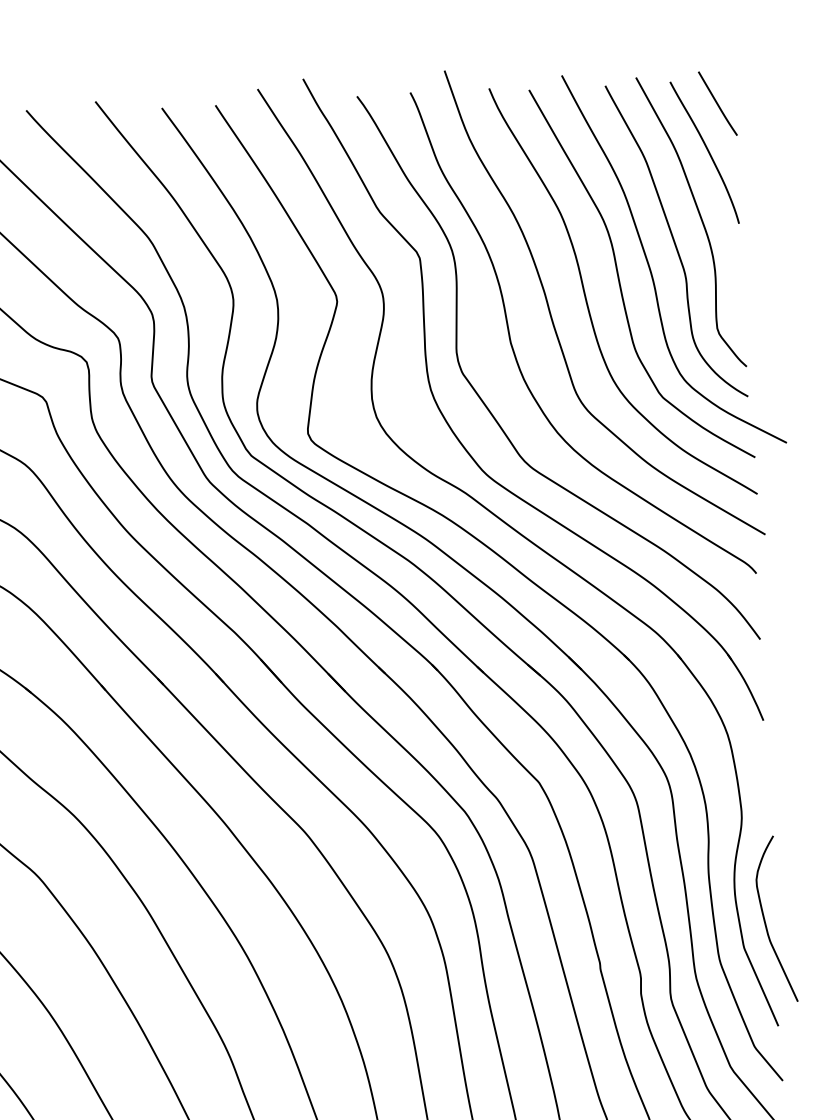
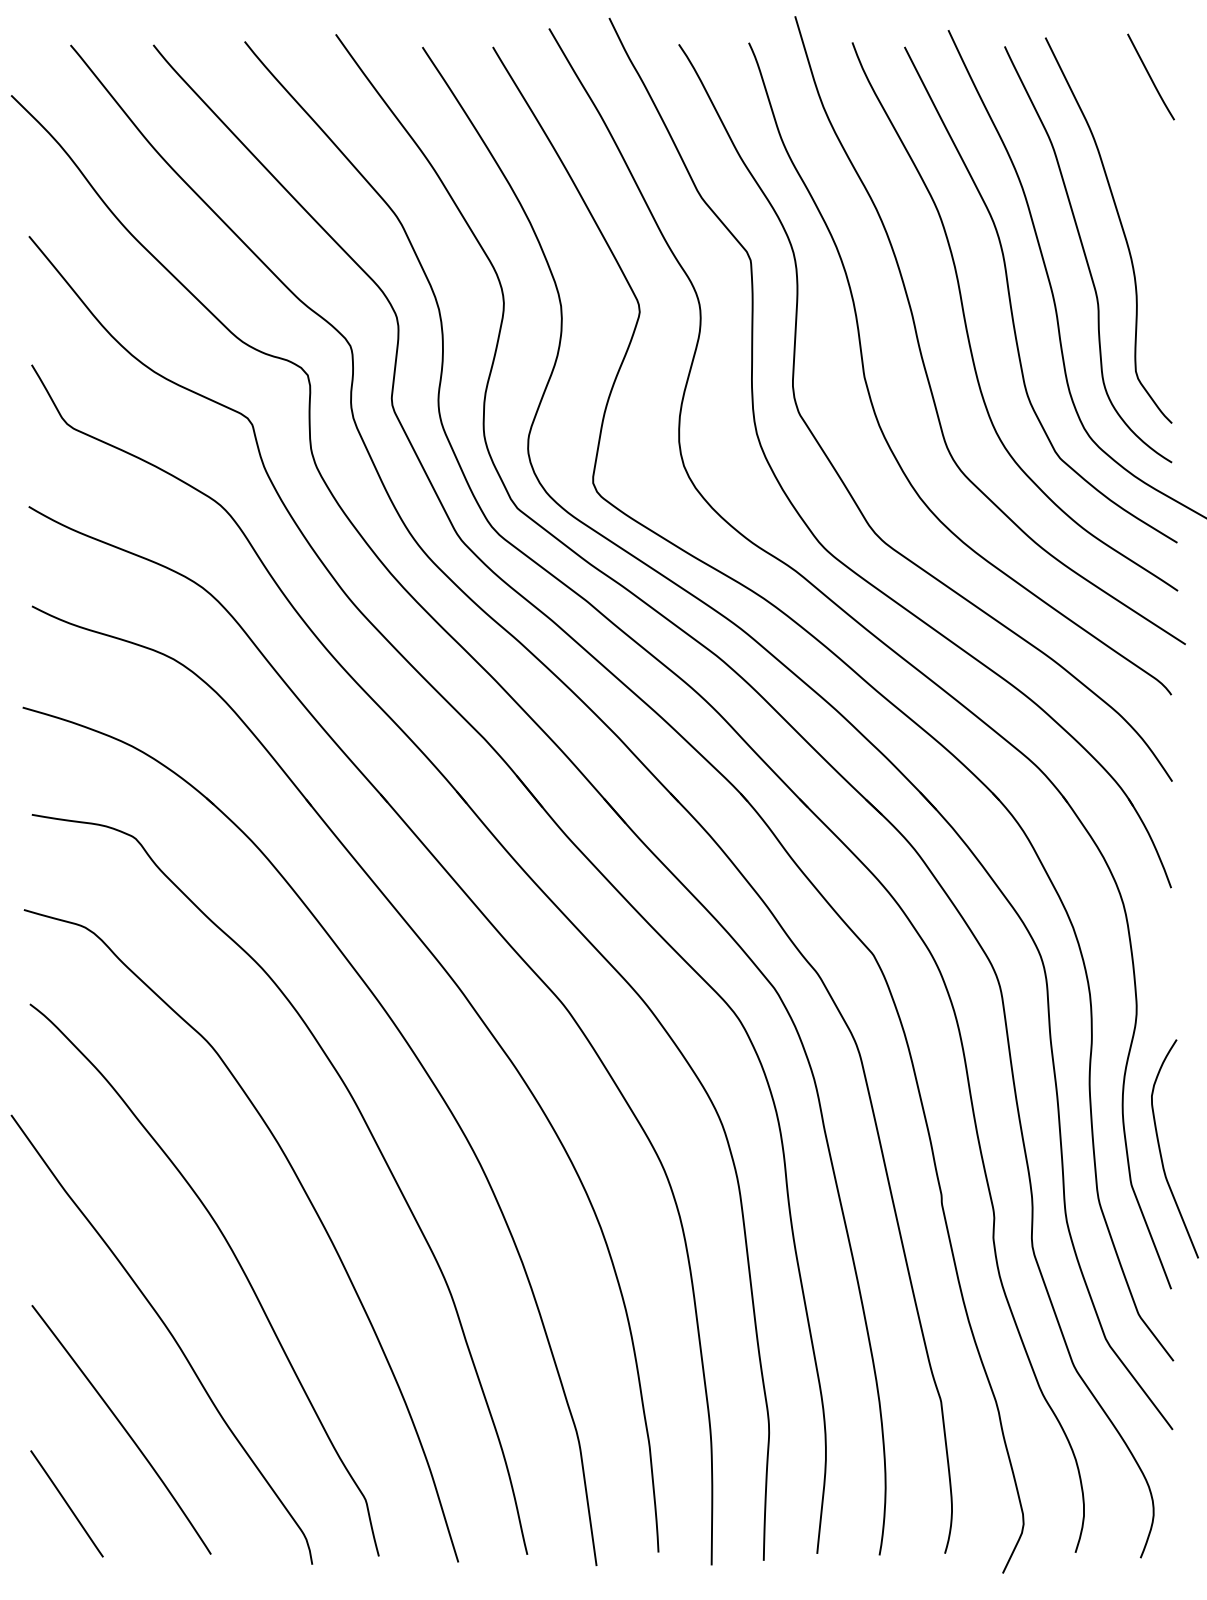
curve: (707, 151) -> (1134, 138), removed

